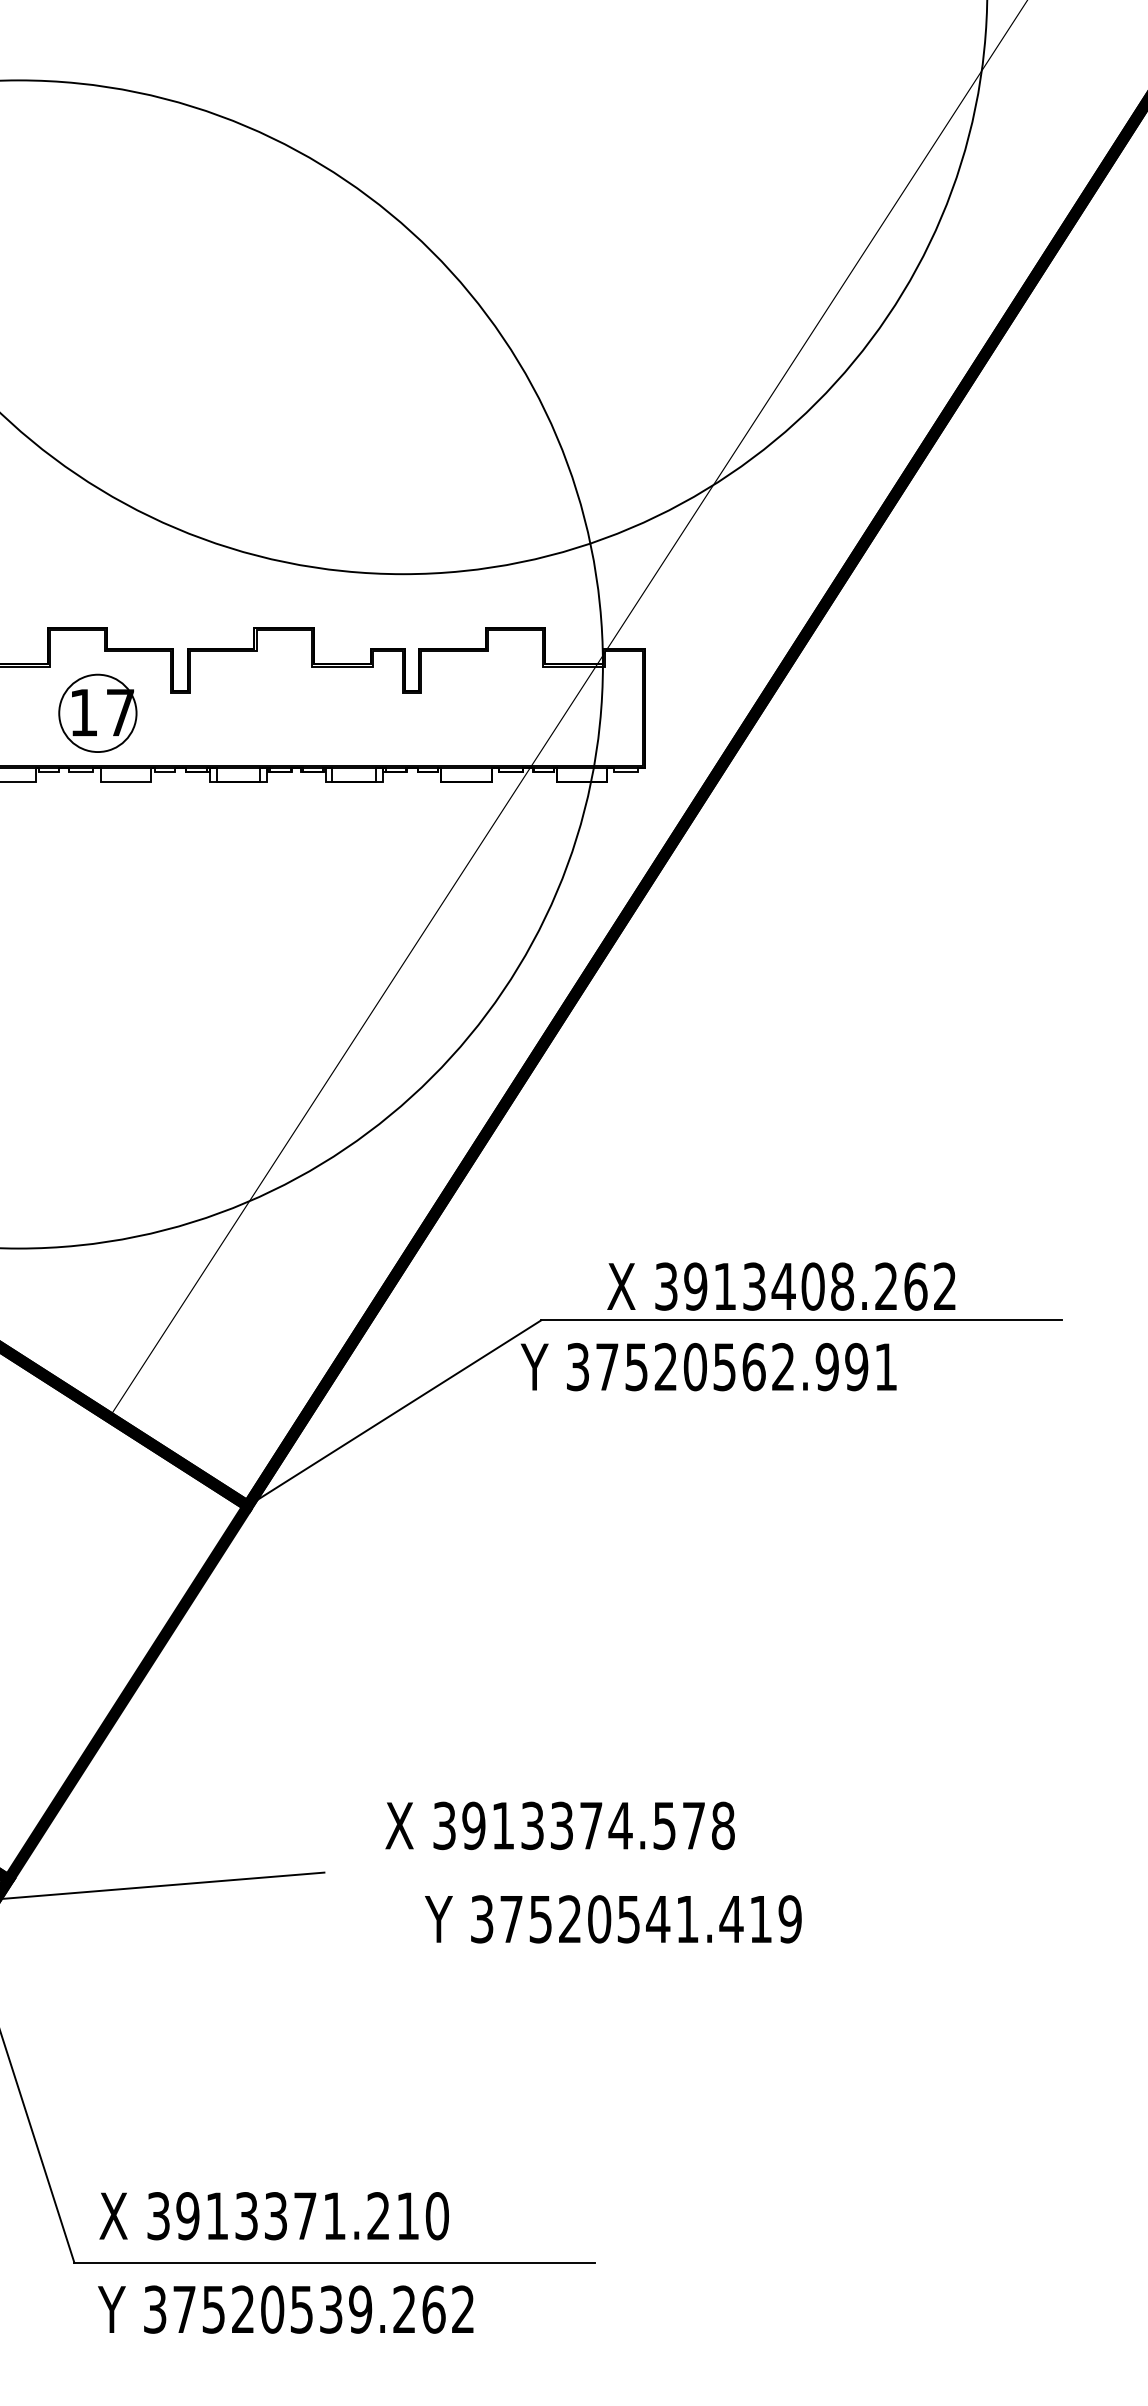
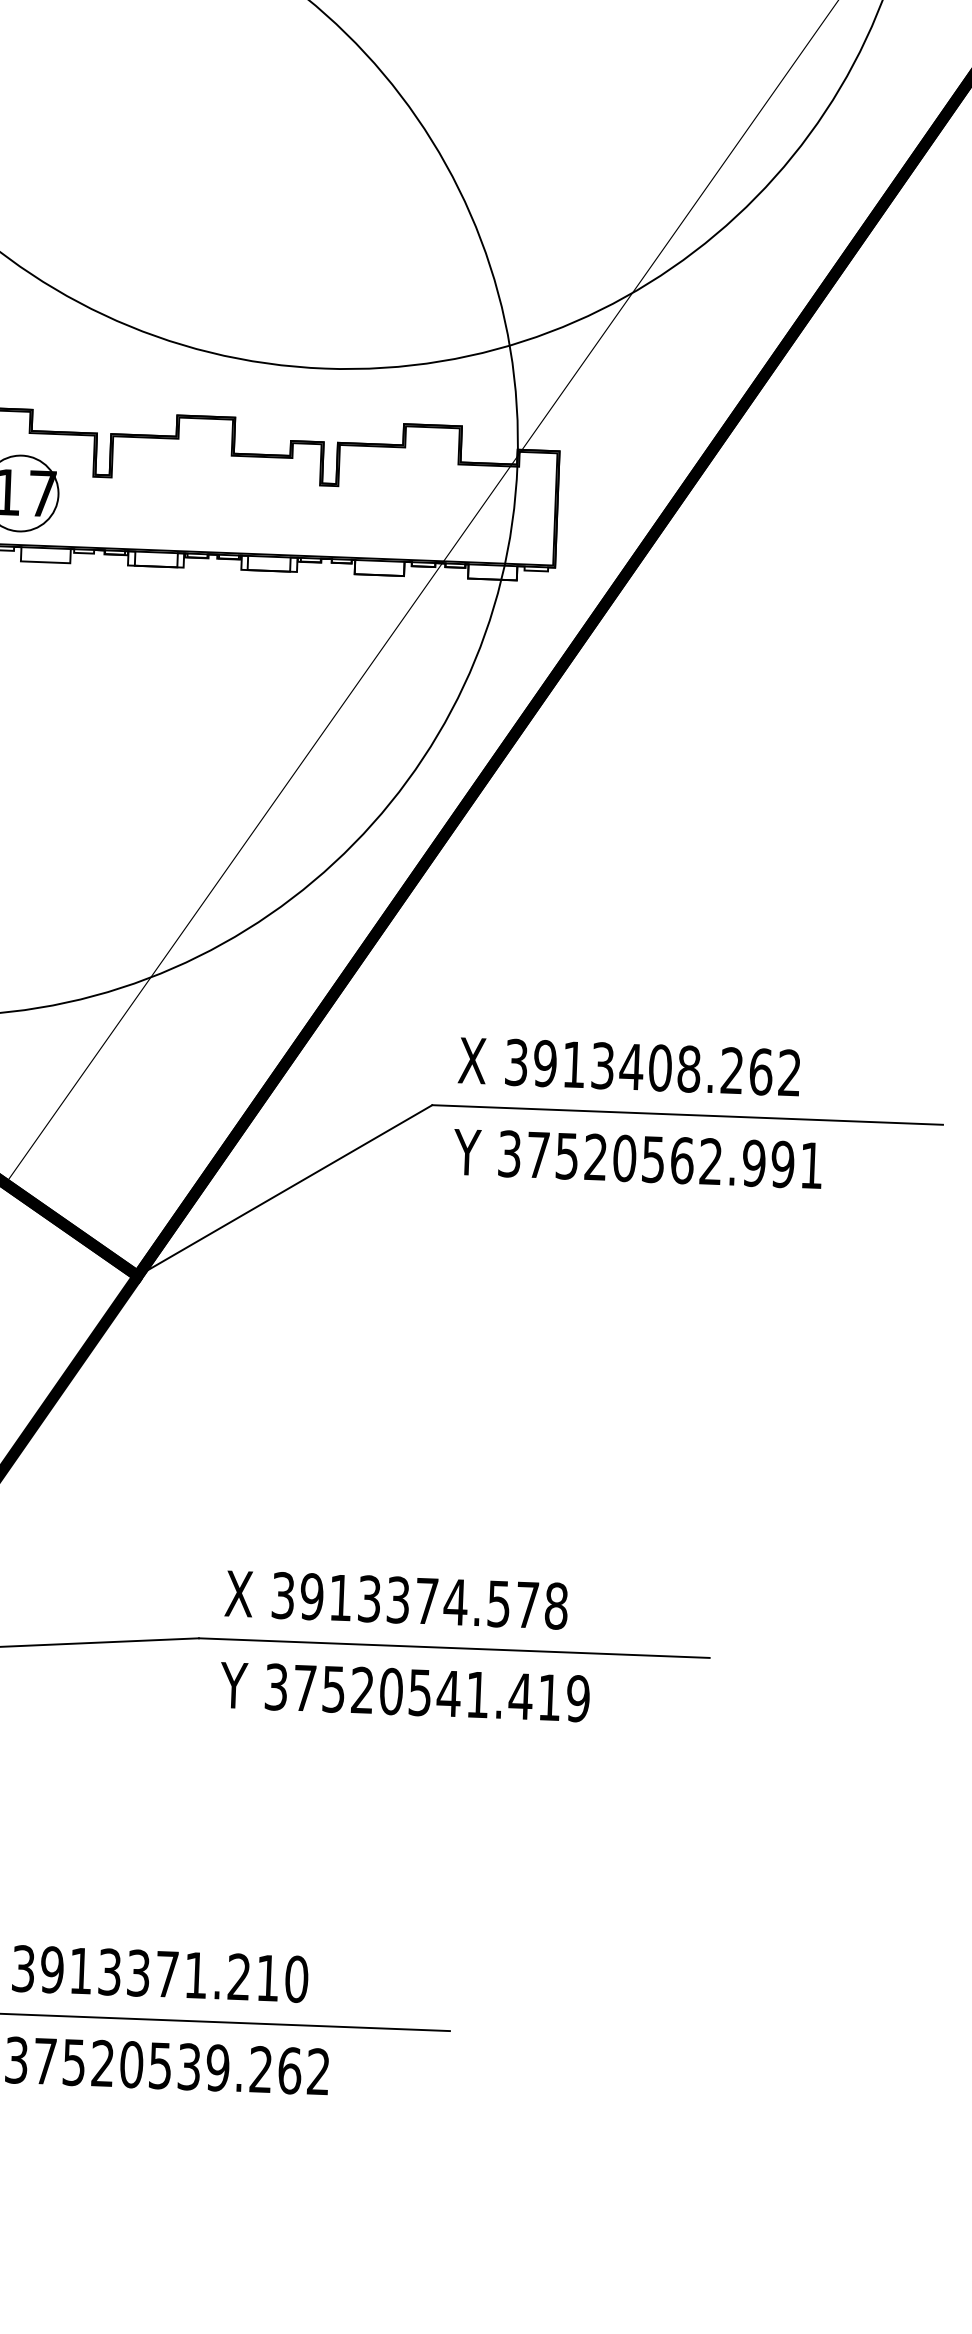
text: (781, 1286) -> (629, 1066), moved
text: (708, 1367) -> (637, 1159), moved
text: (559, 1825) -> (395, 1599), moved
line: (584, 1872) -> (453, 1647), added
text: (613, 1919) -> (405, 1692), moved

